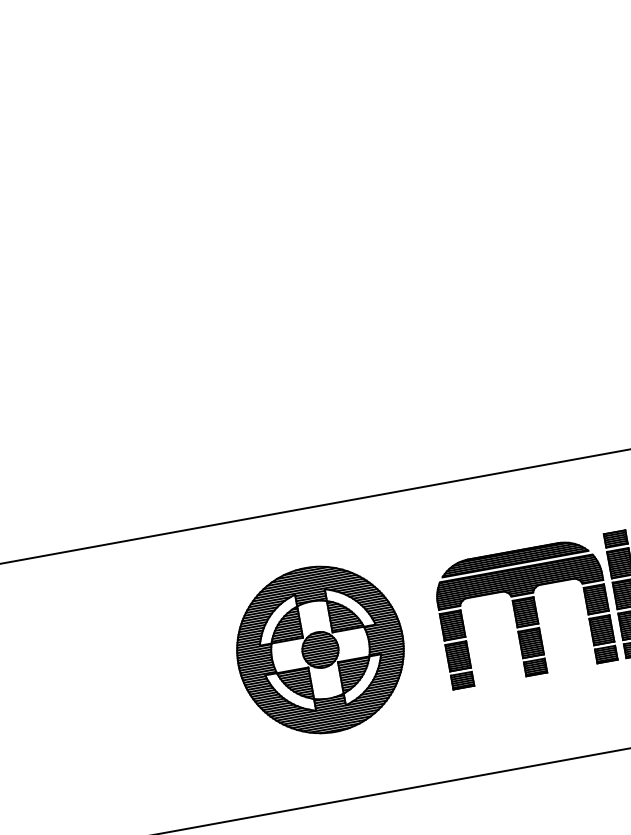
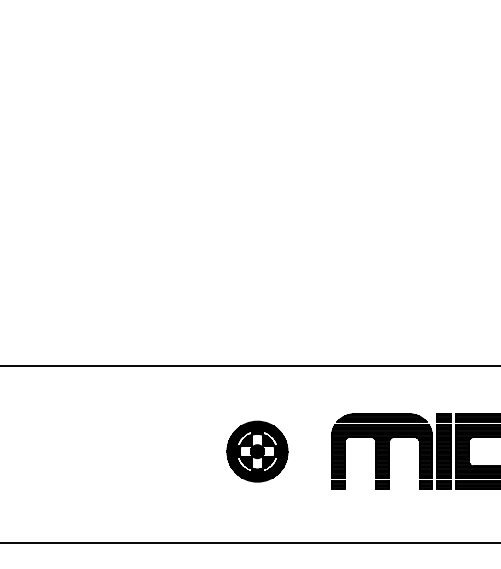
part: (320, 649) -> (257, 451), size x0.6

